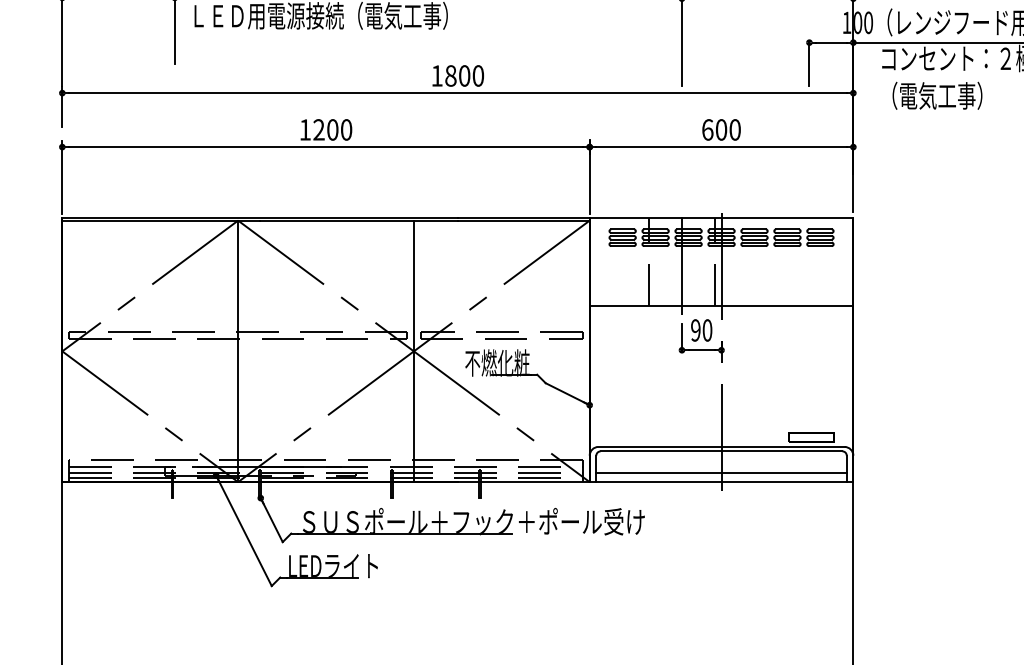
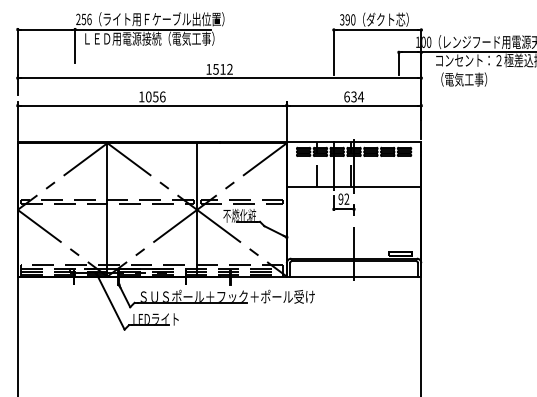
text: (463, 74) -> (222, 68), 1800 -> 1512
text: (332, 129) -> (155, 96), 1200 -> 1056
text: (728, 129) -> (357, 96), 600 -> 634
text: (706, 329) -> (346, 198), 90 -> 92
line: (720, 474) -> (353, 272), removed

